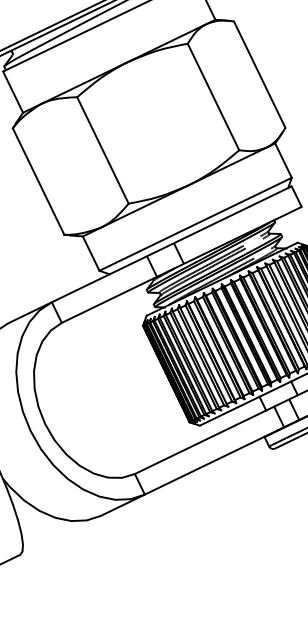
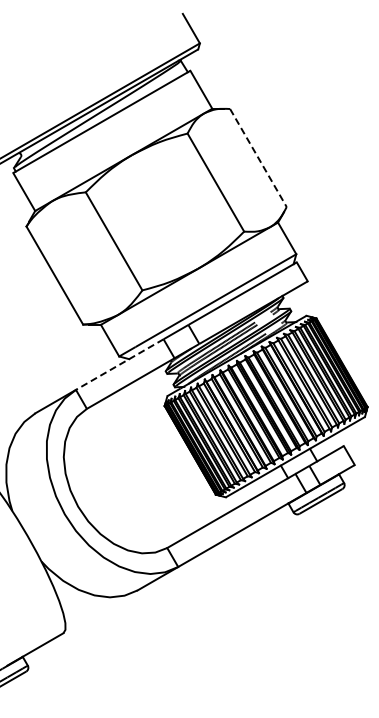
line: (259, 75) -> (258, 158), solid -> dashed
line: (99, 279) -> (119, 364), solid -> dashed

